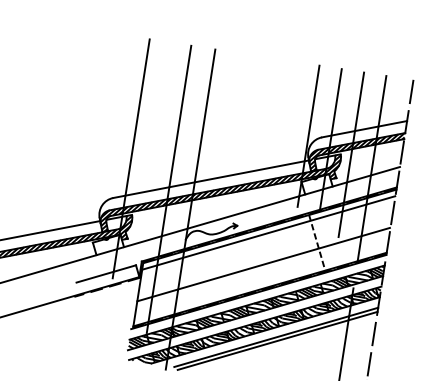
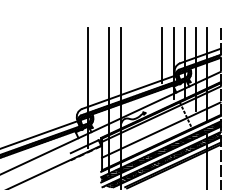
line: (289, 116) -> (162, 55), added

